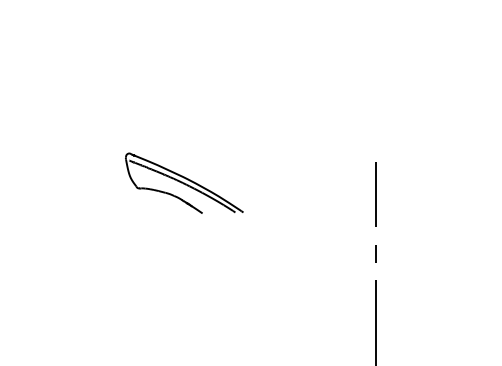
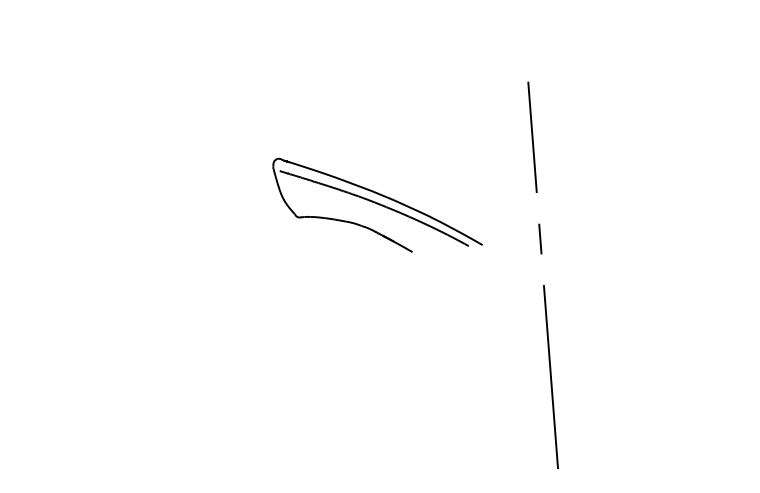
part: (184, 182) -> (377, 201), moved

